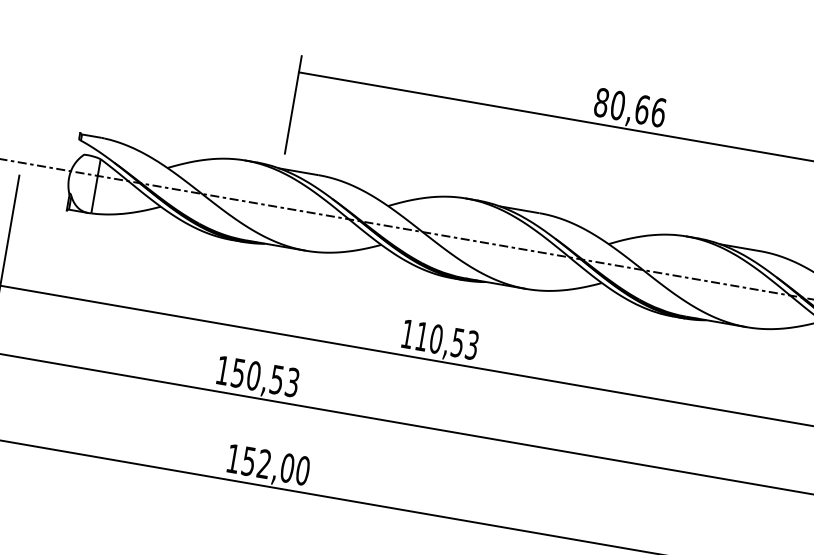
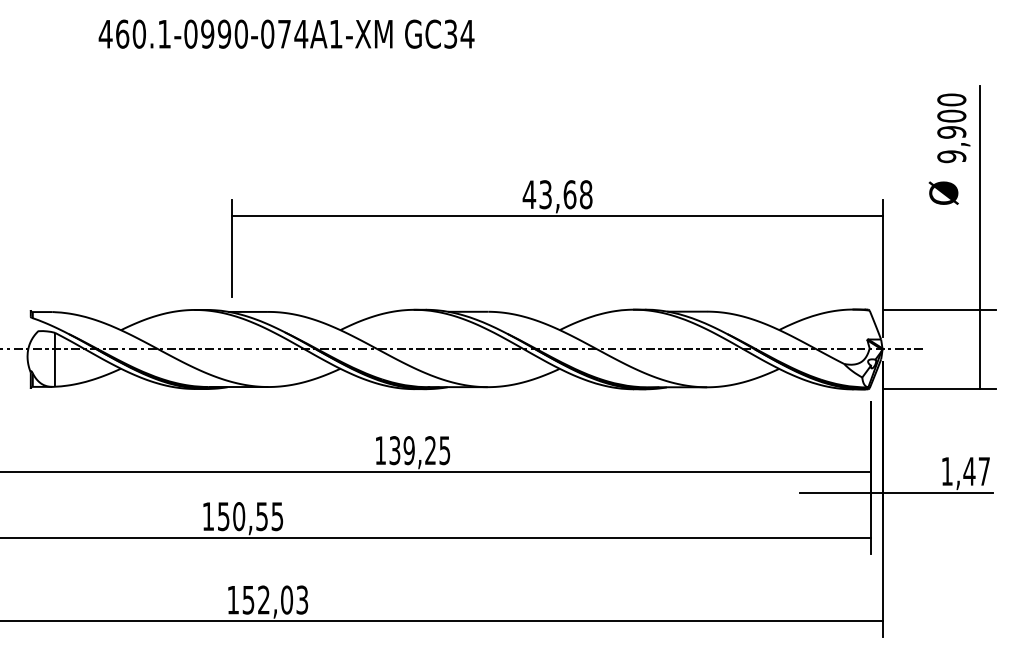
text: (629, 107) -> (557, 194), 80,66 -> 43,68
text: (446, 340) -> (419, 450), 110,53 -> 139,25
text: (292, 382) -> (277, 516), 150,53 -> 150,55
text: (303, 470) -> (302, 599), 152,00 -> 152,03

